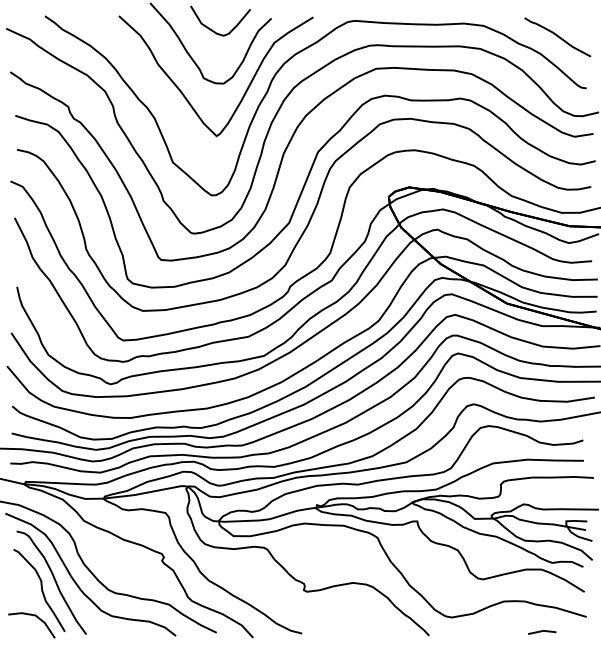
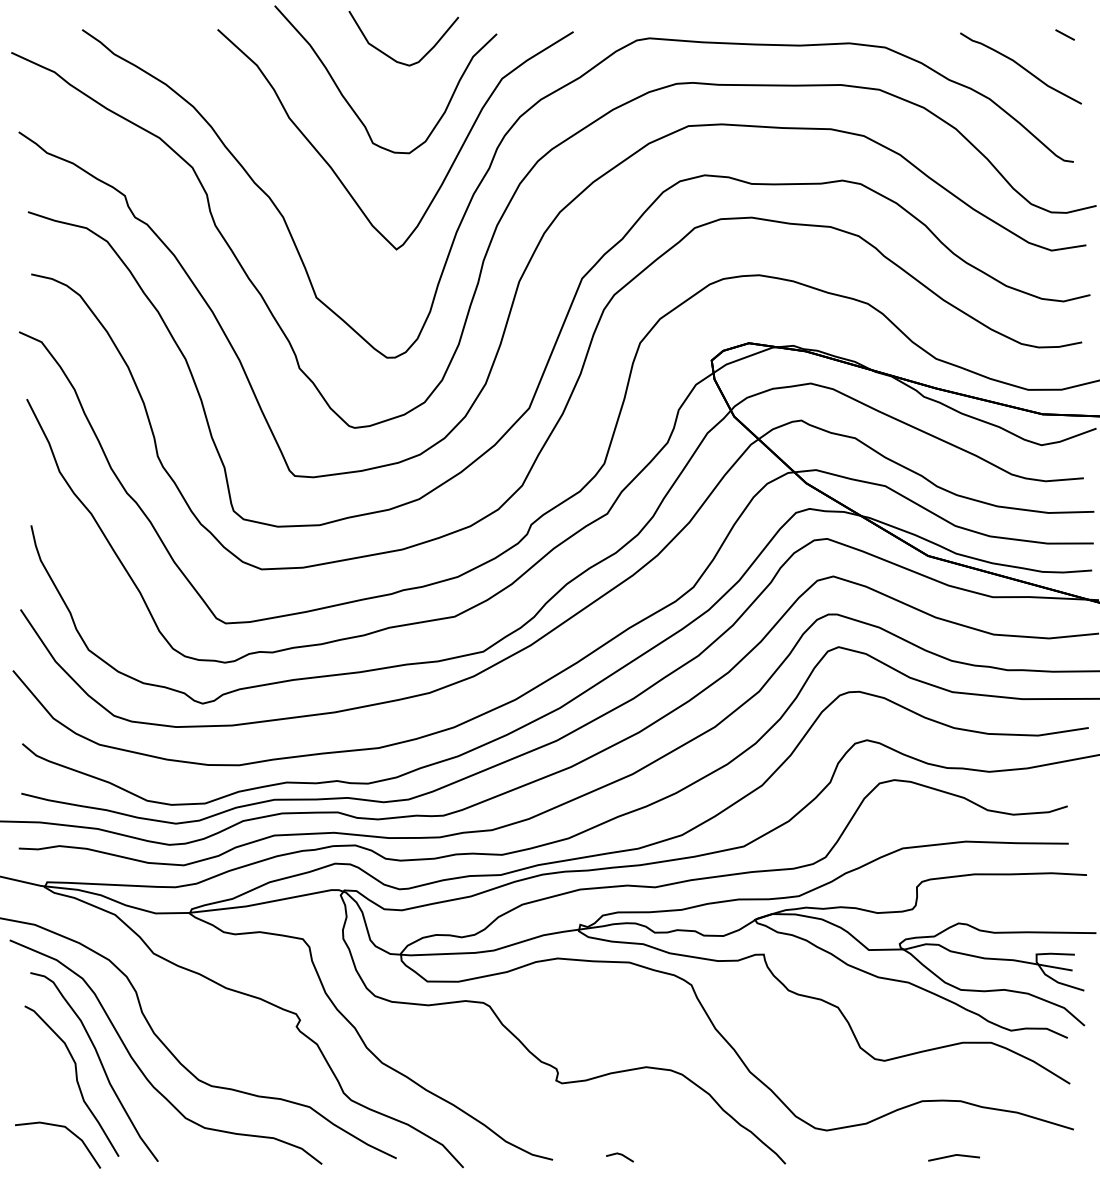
line: (581, 18) -> (1064, 34), added
line: (338, 631) -> (619, 1156), added
line: (542, 631) -> (954, 1156), moved

